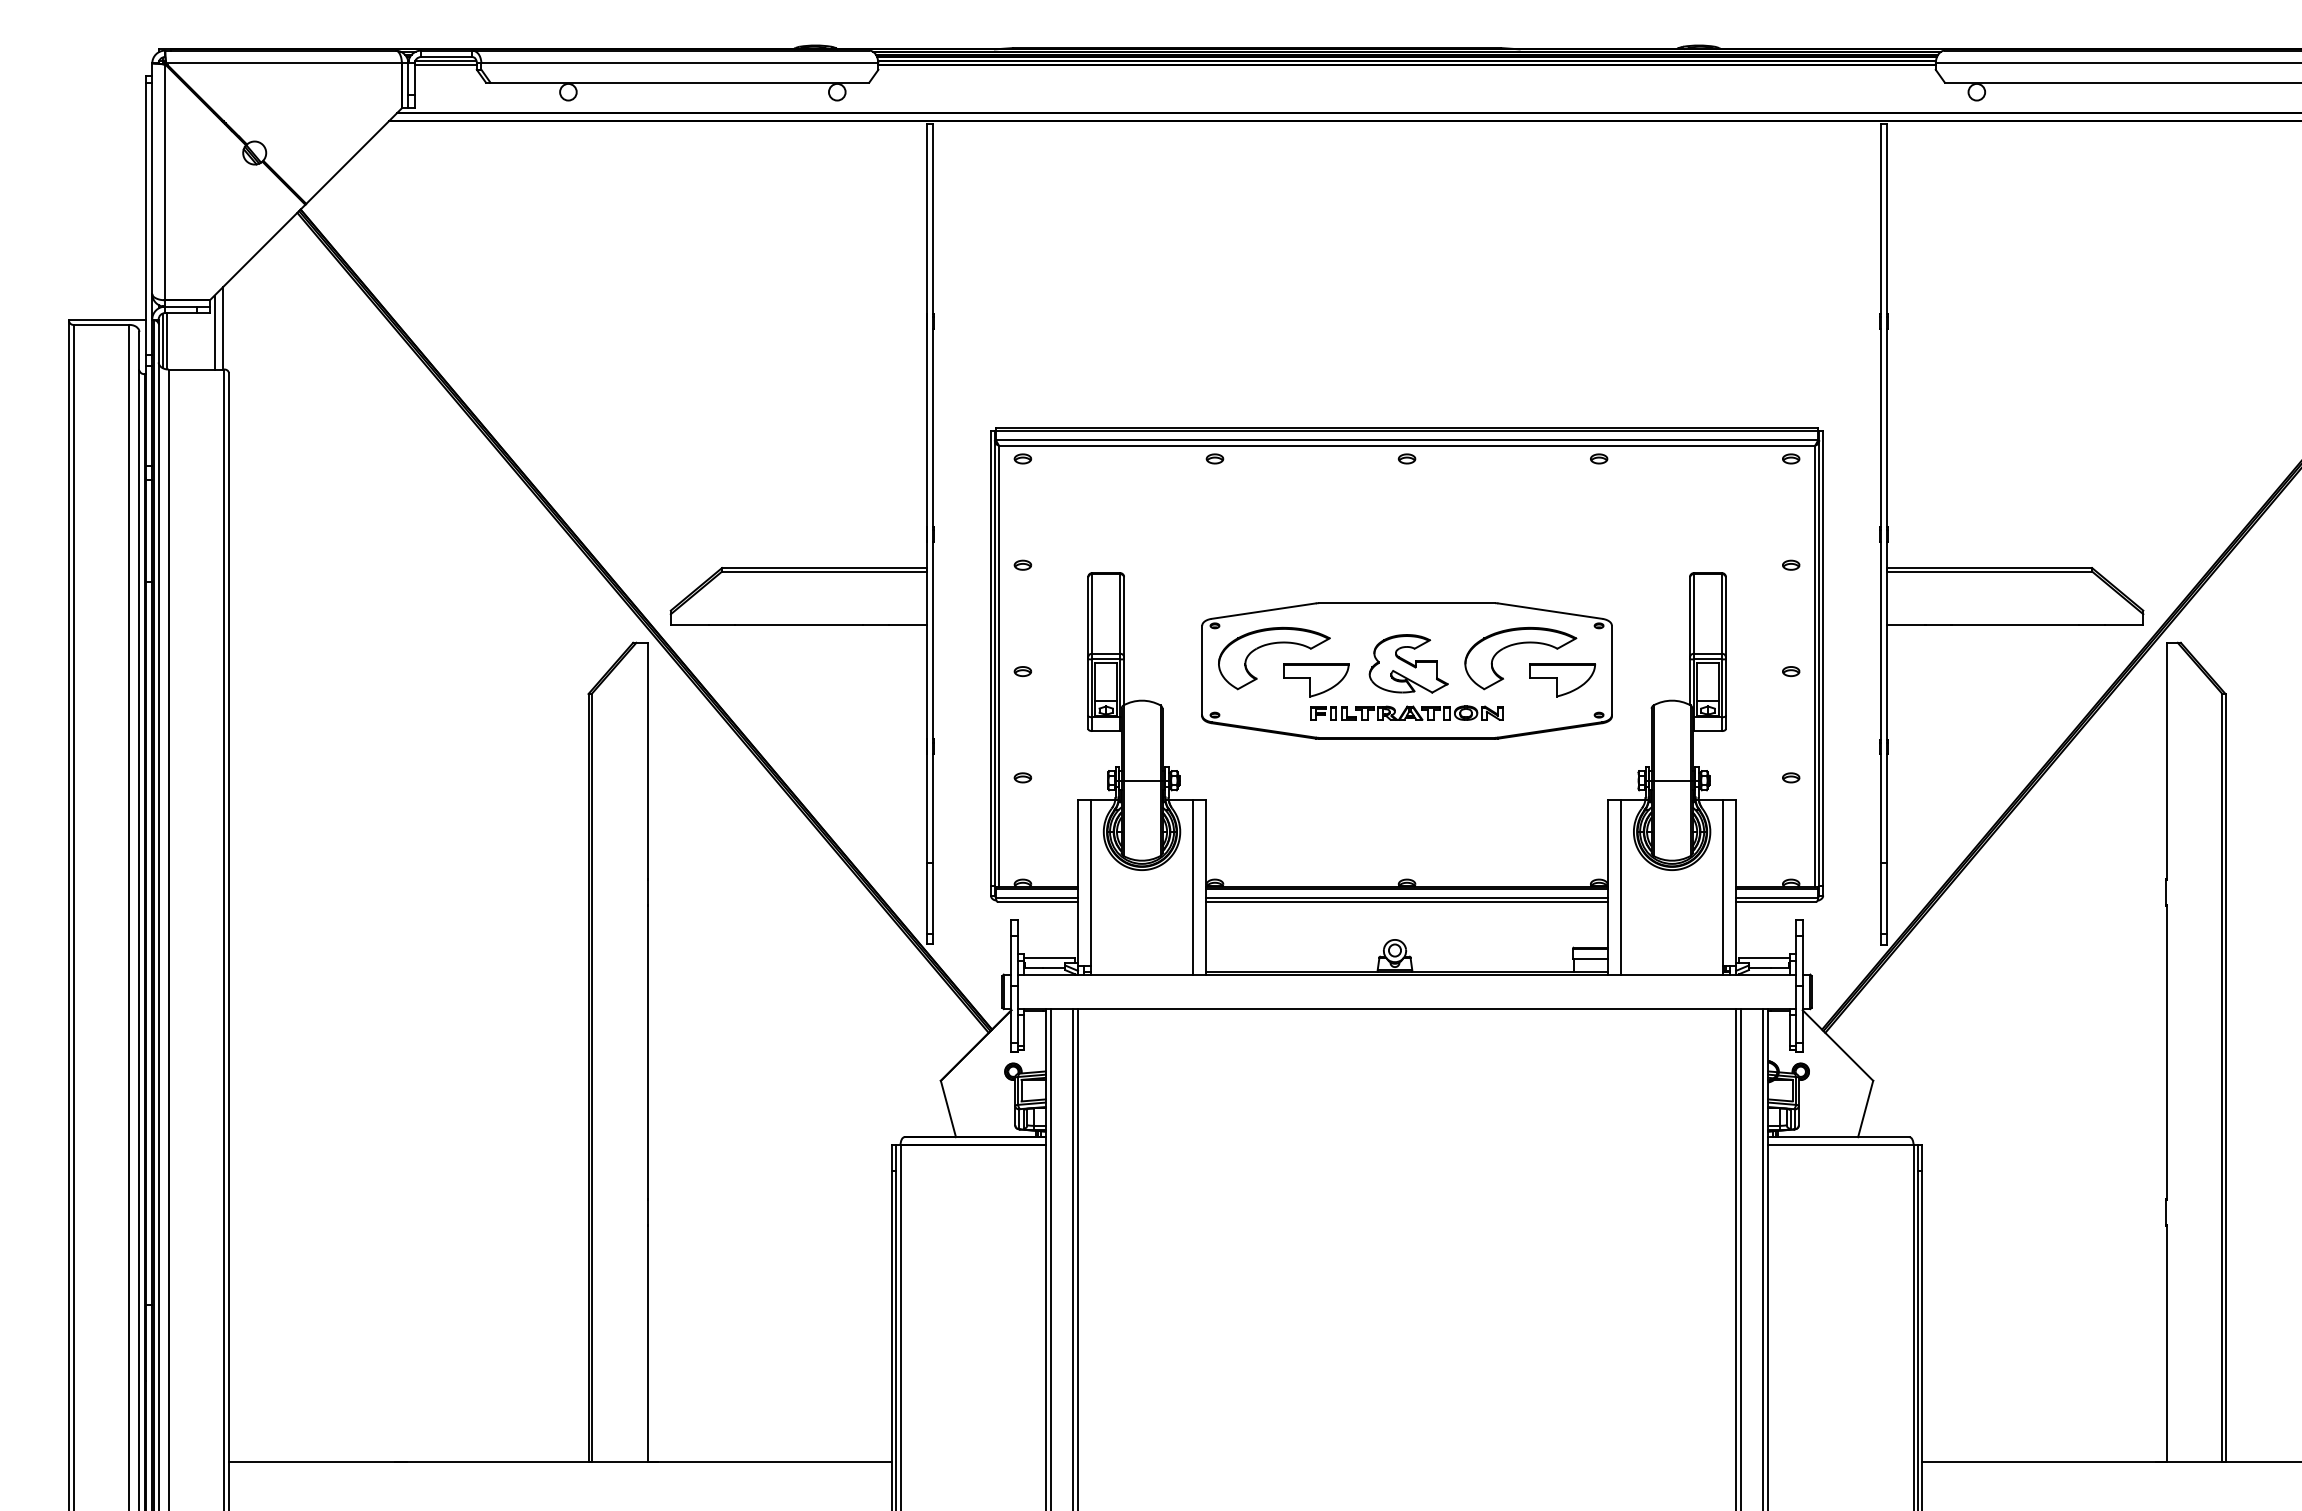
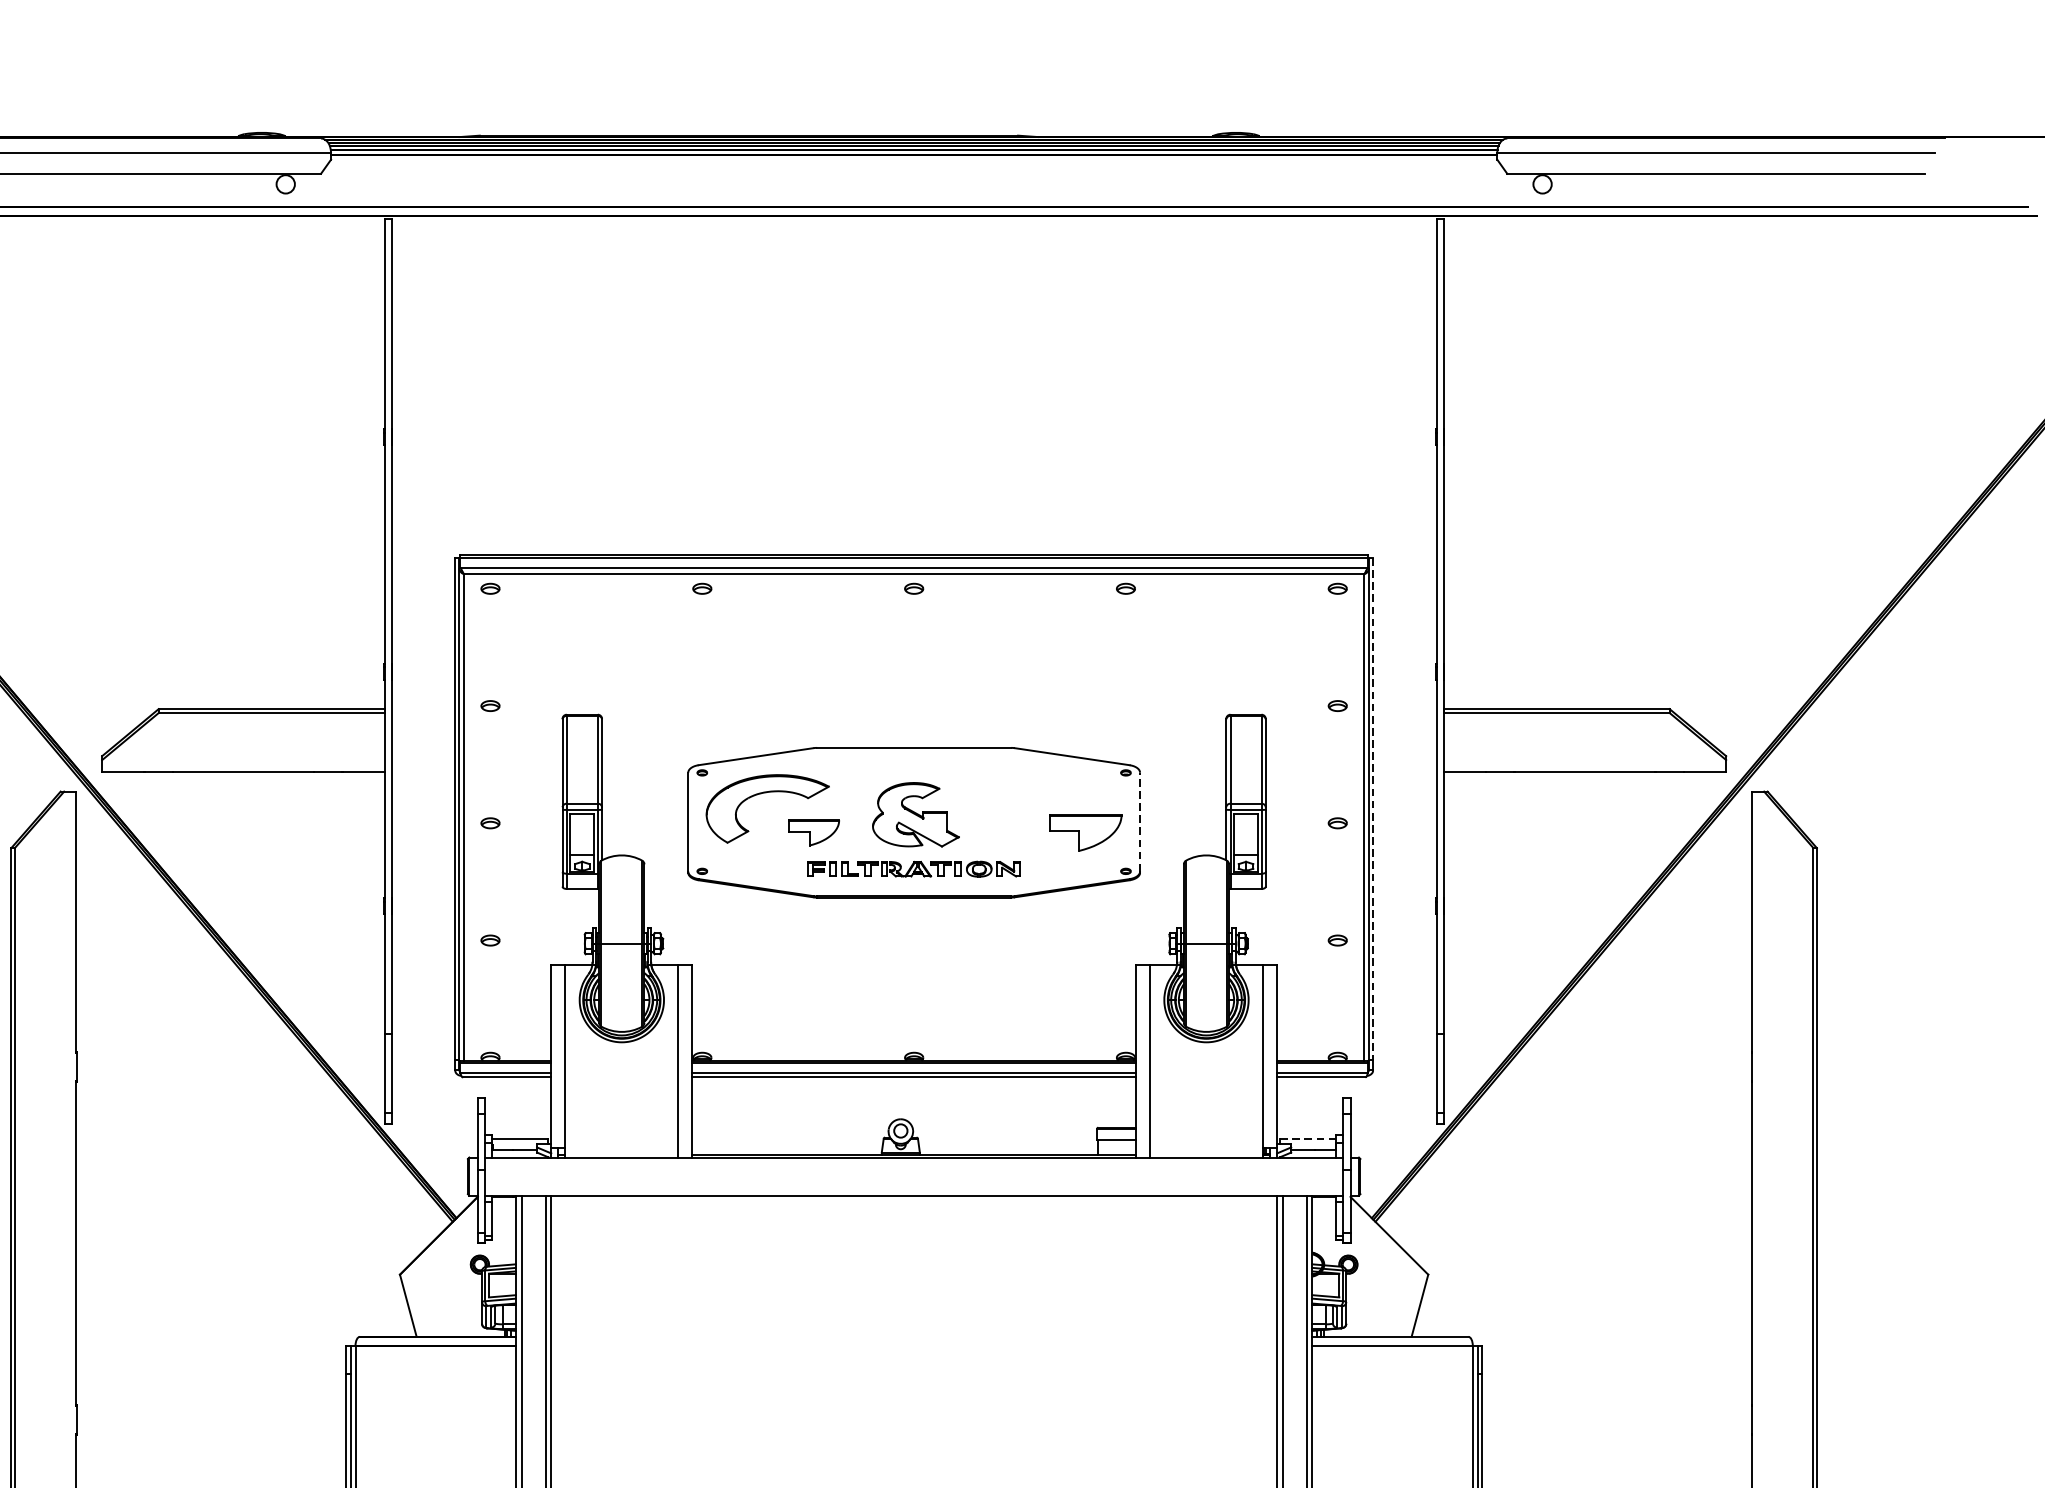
part: (1515, 645) -> (1033, 794), removed
line: (1823, 658) -> (1373, 808), solid -> dashed
line: (1611, 670) -> (1139, 822), solid -> dashed
part: (1316, 680) -> (814, 833), size x0.7
line: (1764, 958) -> (1308, 1139), solid -> dashed

